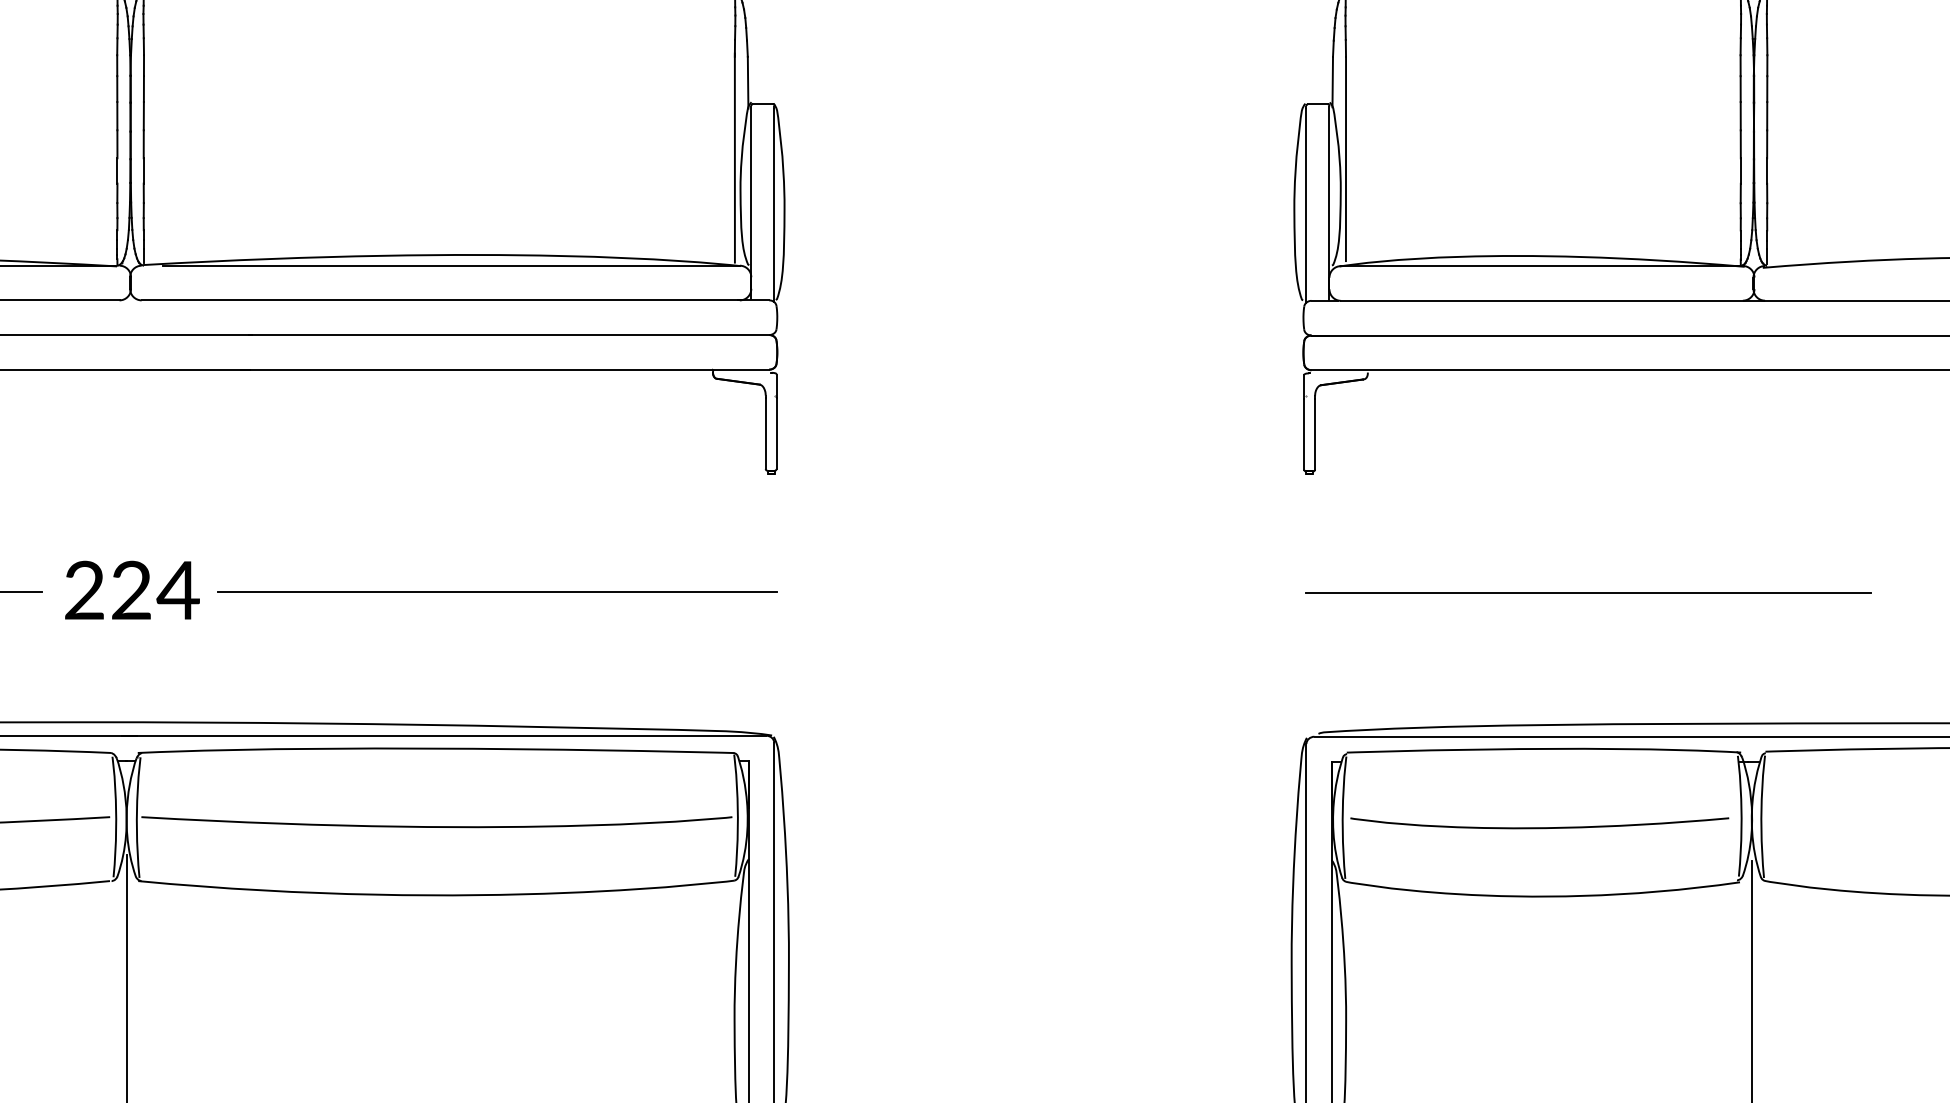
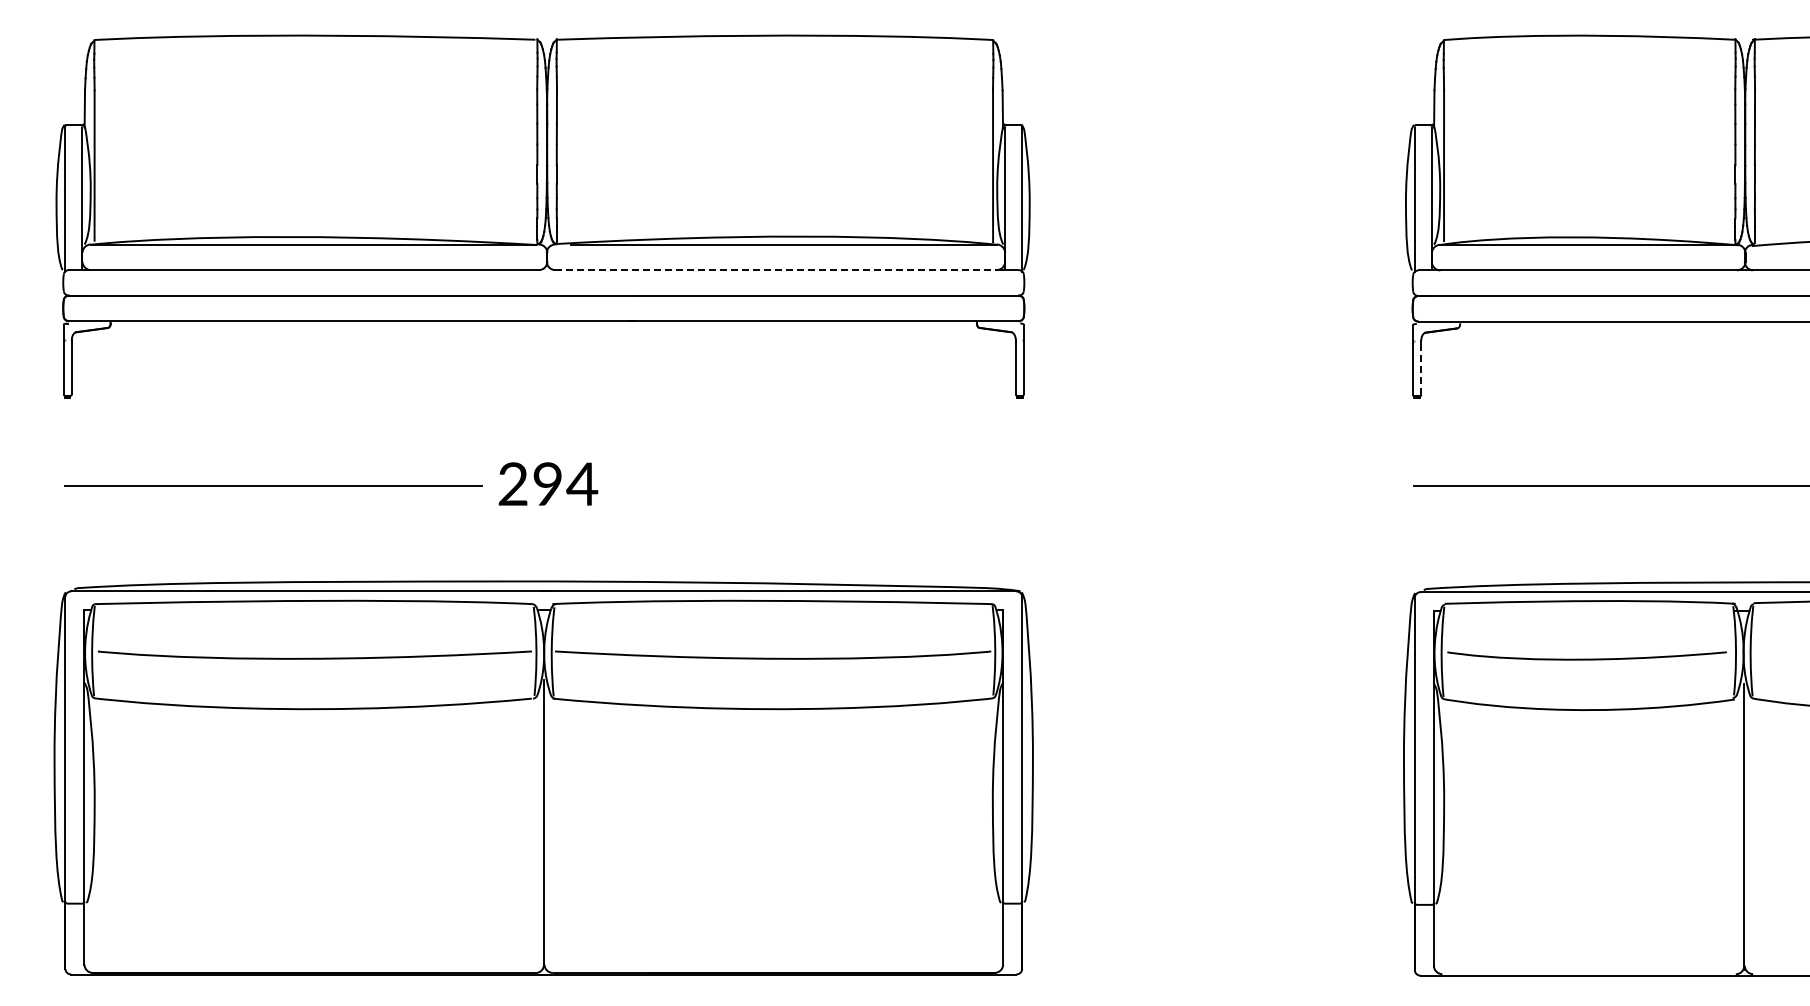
line: (440, 300) -> (775, 270), solid -> dashed
line: (1315, 433) -> (1421, 368), solid -> dashed
text: (131, 590) -> (547, 484), 224 -> 294
line: (496, 592) -> (817, 485), removed

